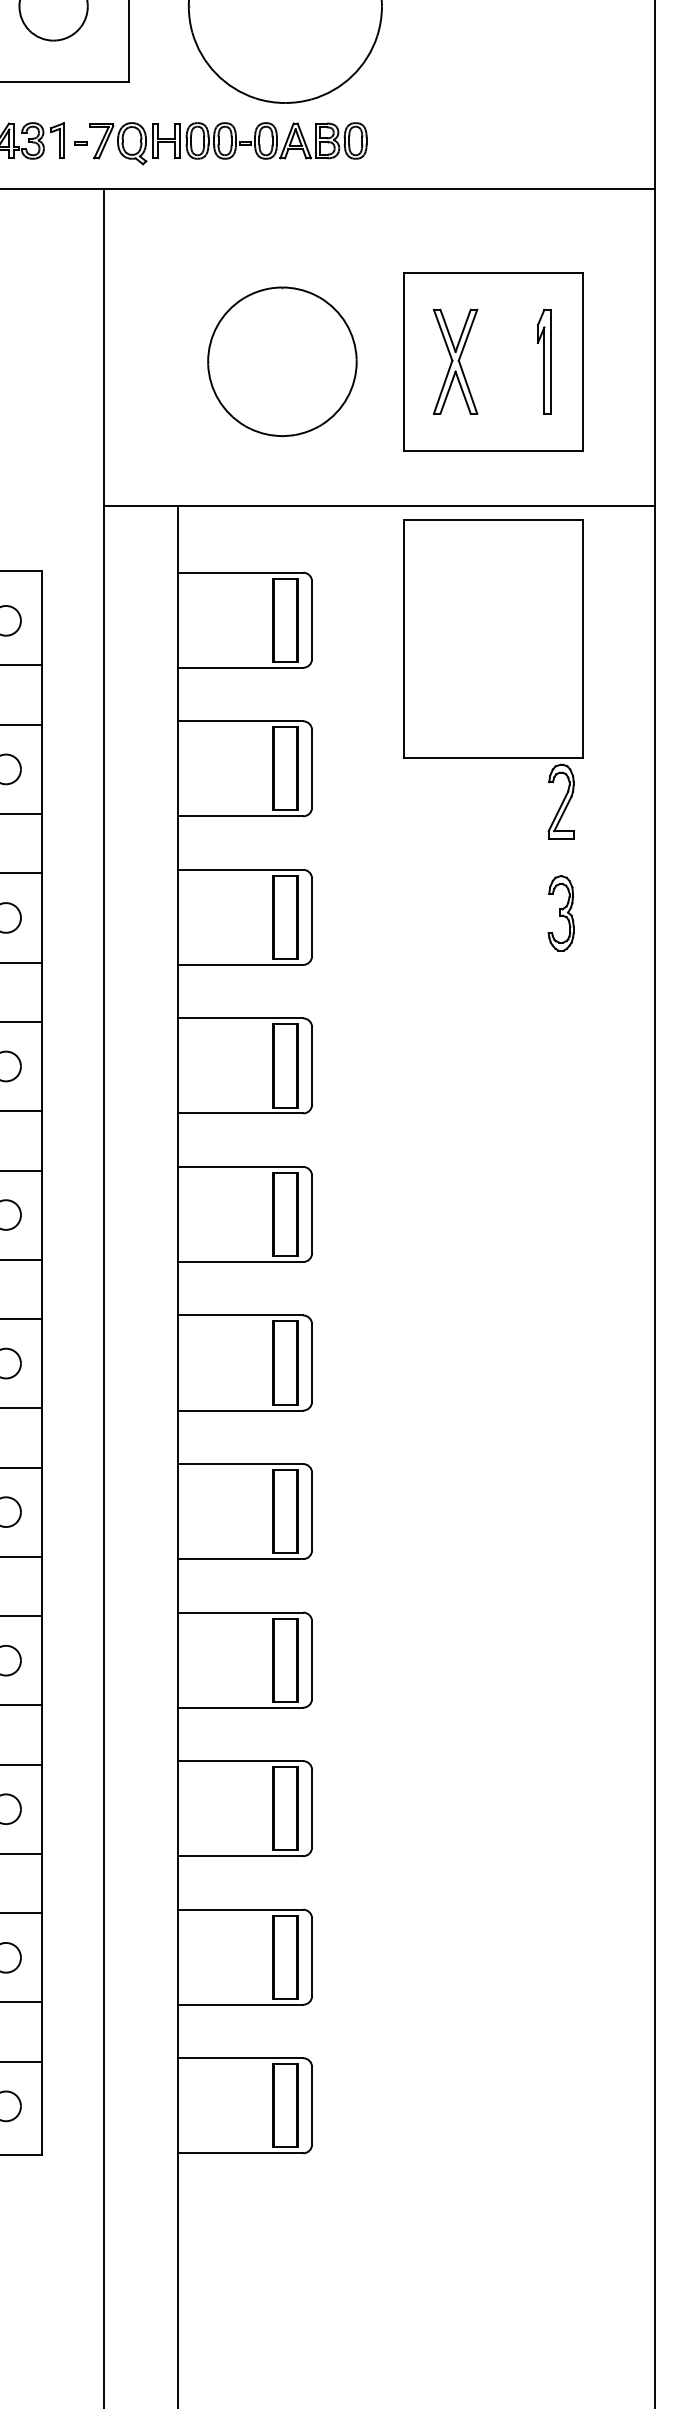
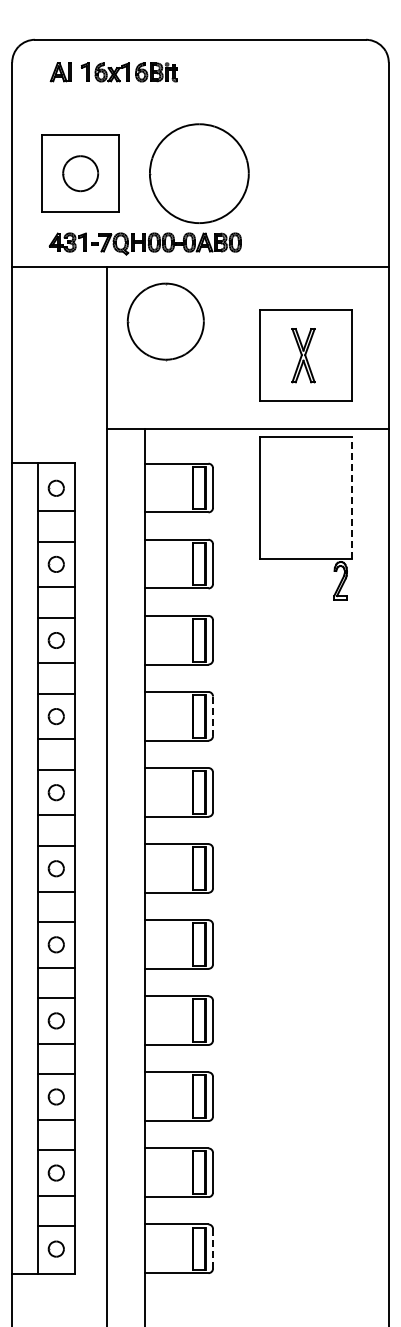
part: (281, 361) -> (165, 321), moved
part: (455, 361) -> (303, 355), moved
part: (543, 361) -> (331, 355), removed
line: (582, 638) -> (351, 497), solid -> dashed
part: (560, 914) -> (340, 638), removed
line: (312, 1066) -> (213, 716), solid -> dashed
line: (312, 2105) -> (213, 1248), solid -> dashed

